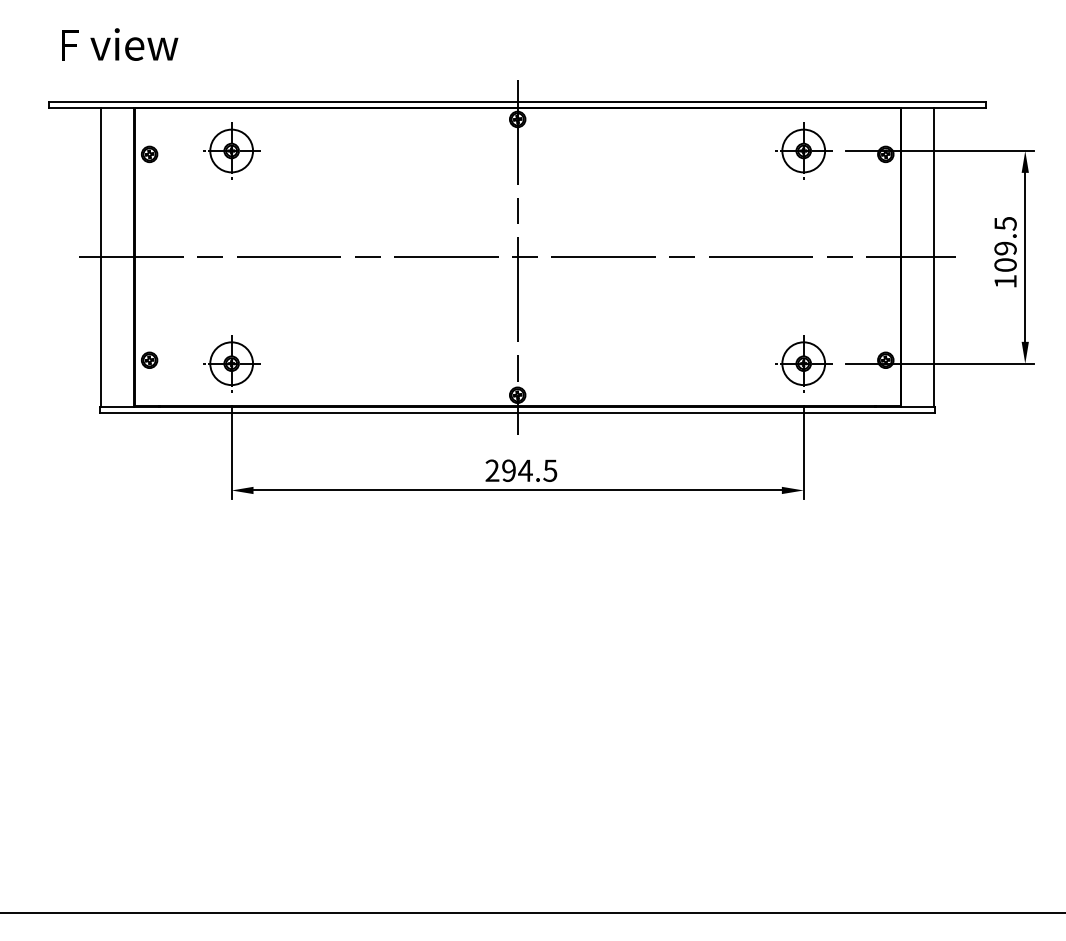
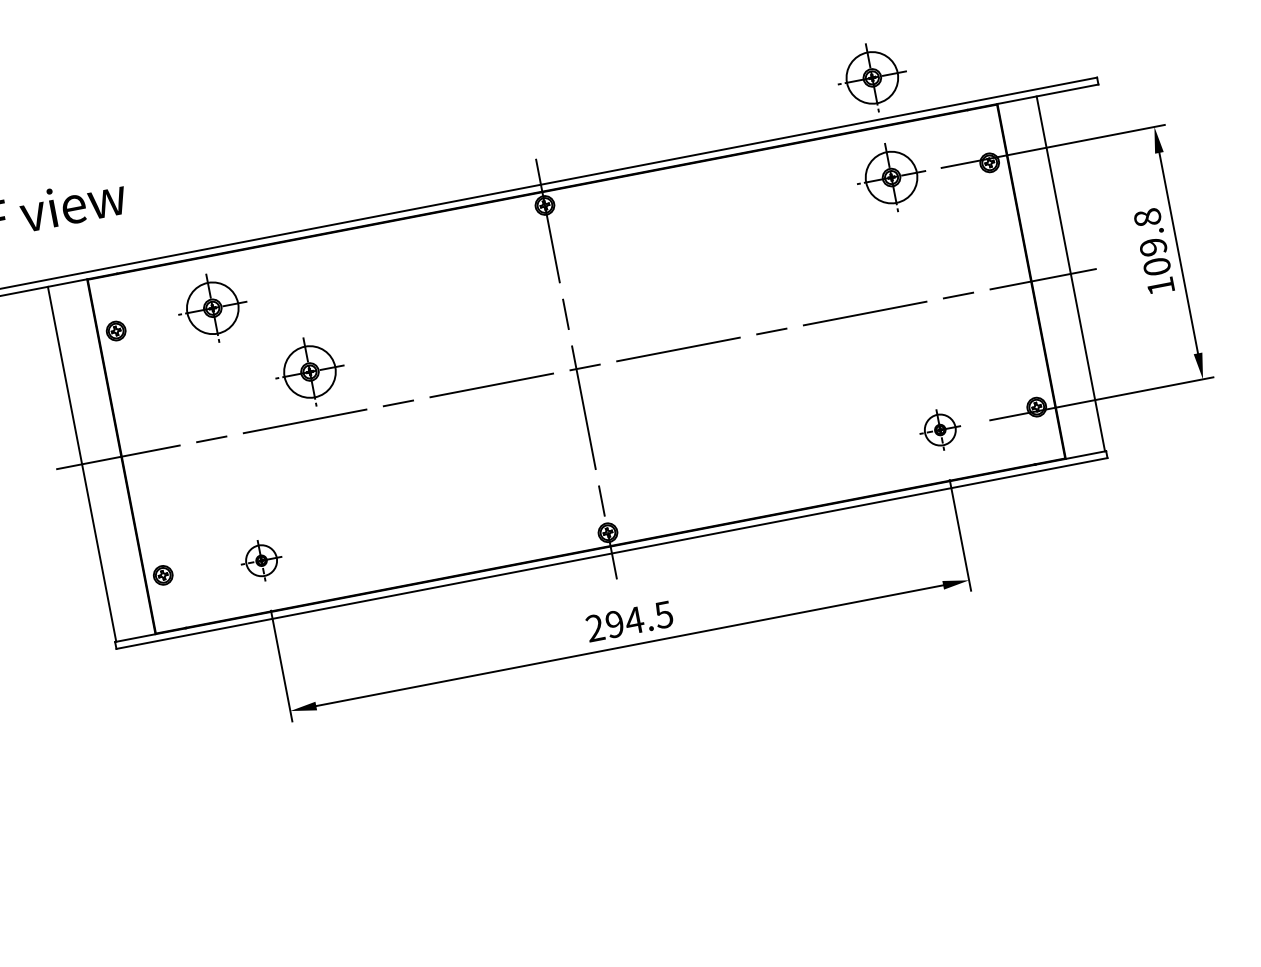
part: (803, 66) -> (871, 77), added
part: (300, 217) -> (309, 371), added
text: (1005, 223) -> (1147, 217), 109.5 -> 109.8
part: (231, 363) -> (261, 560), size x0.6
part: (803, 363) -> (939, 429), size x0.6

